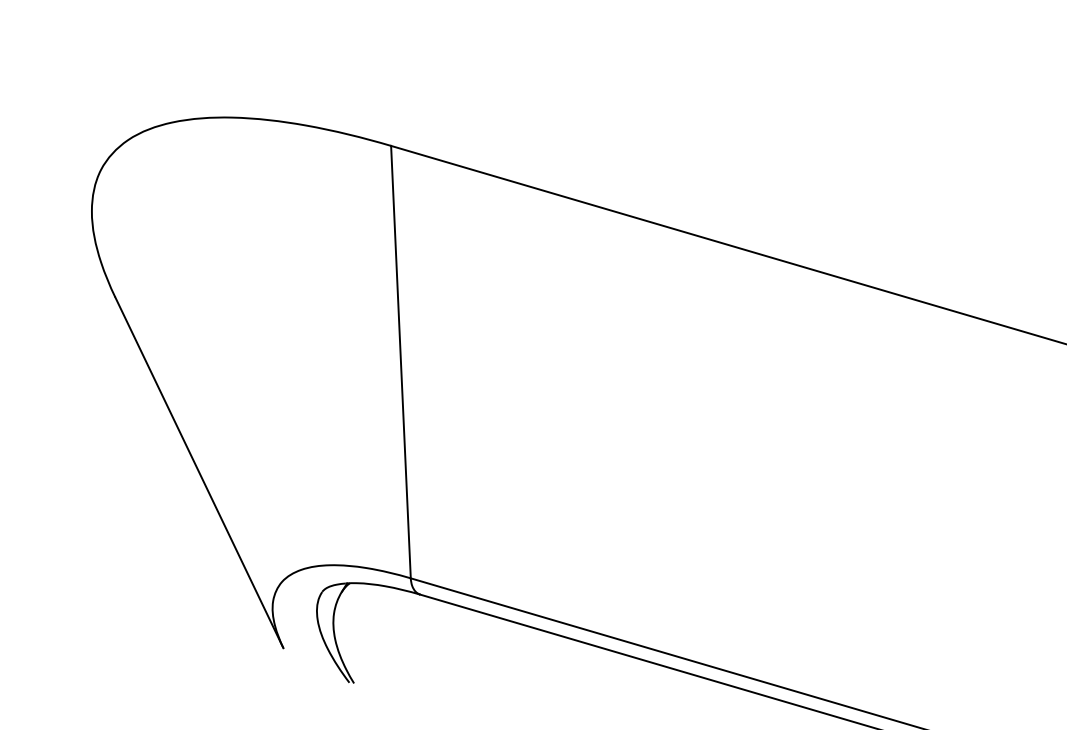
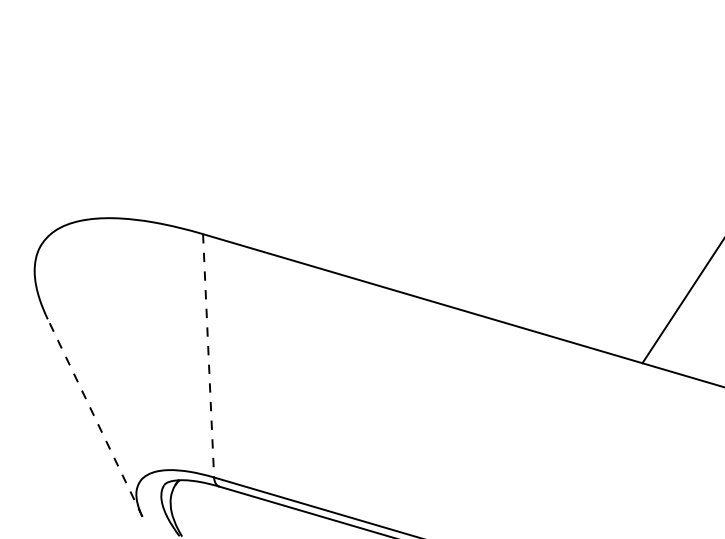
line: (400, 361) -> (208, 355), solid -> dashed
line: (198, 471) -> (94, 417), solid -> dashed

